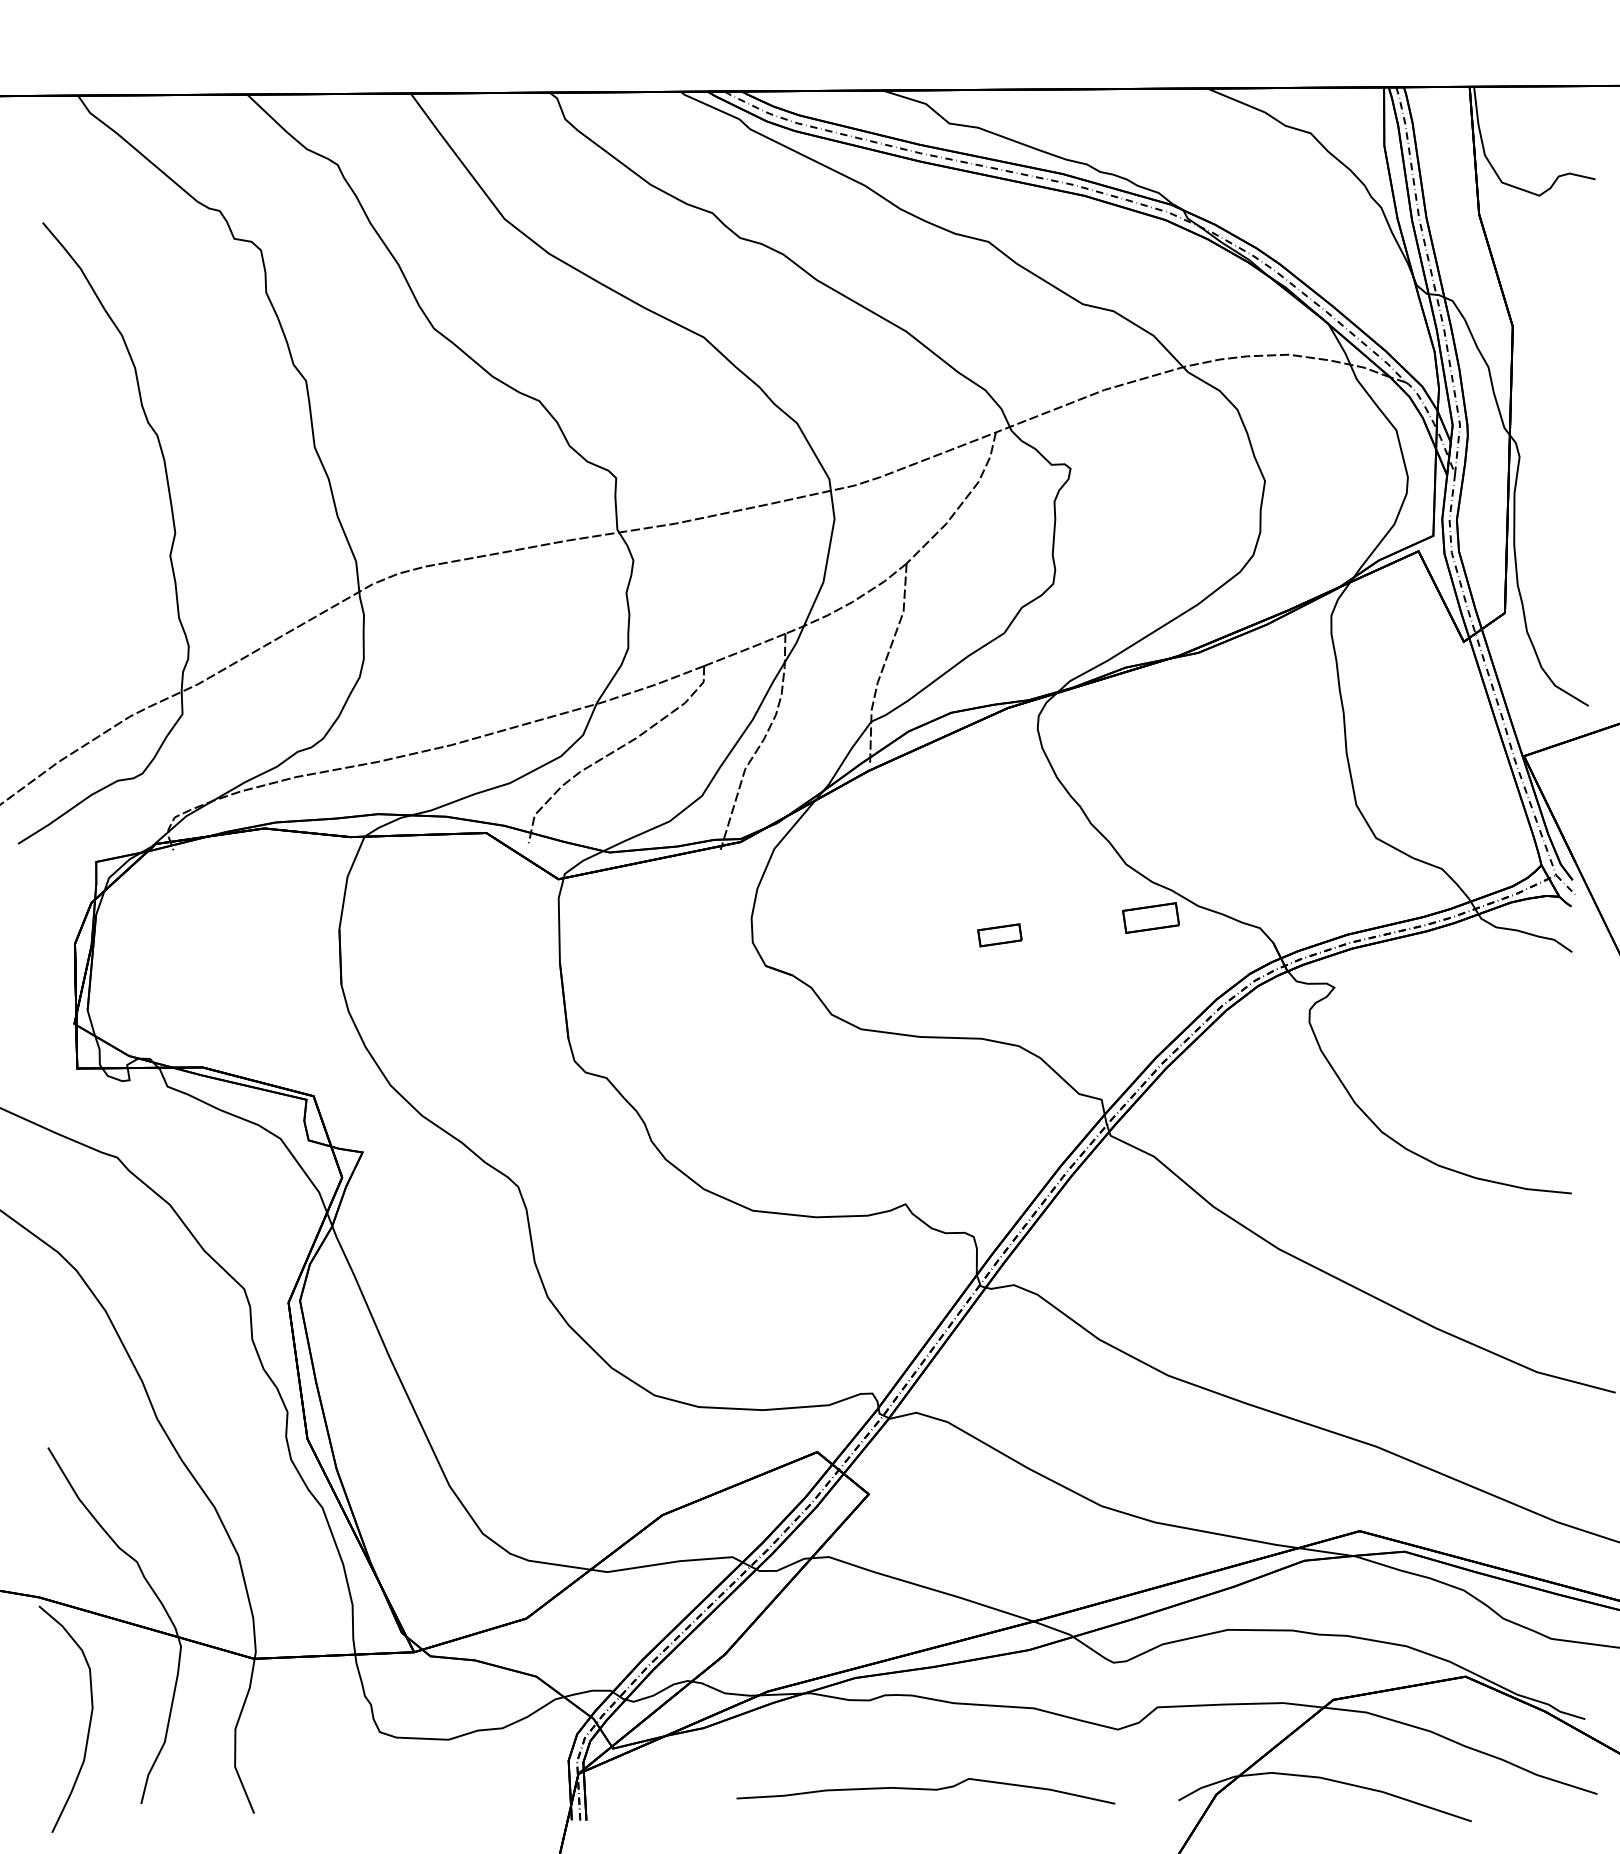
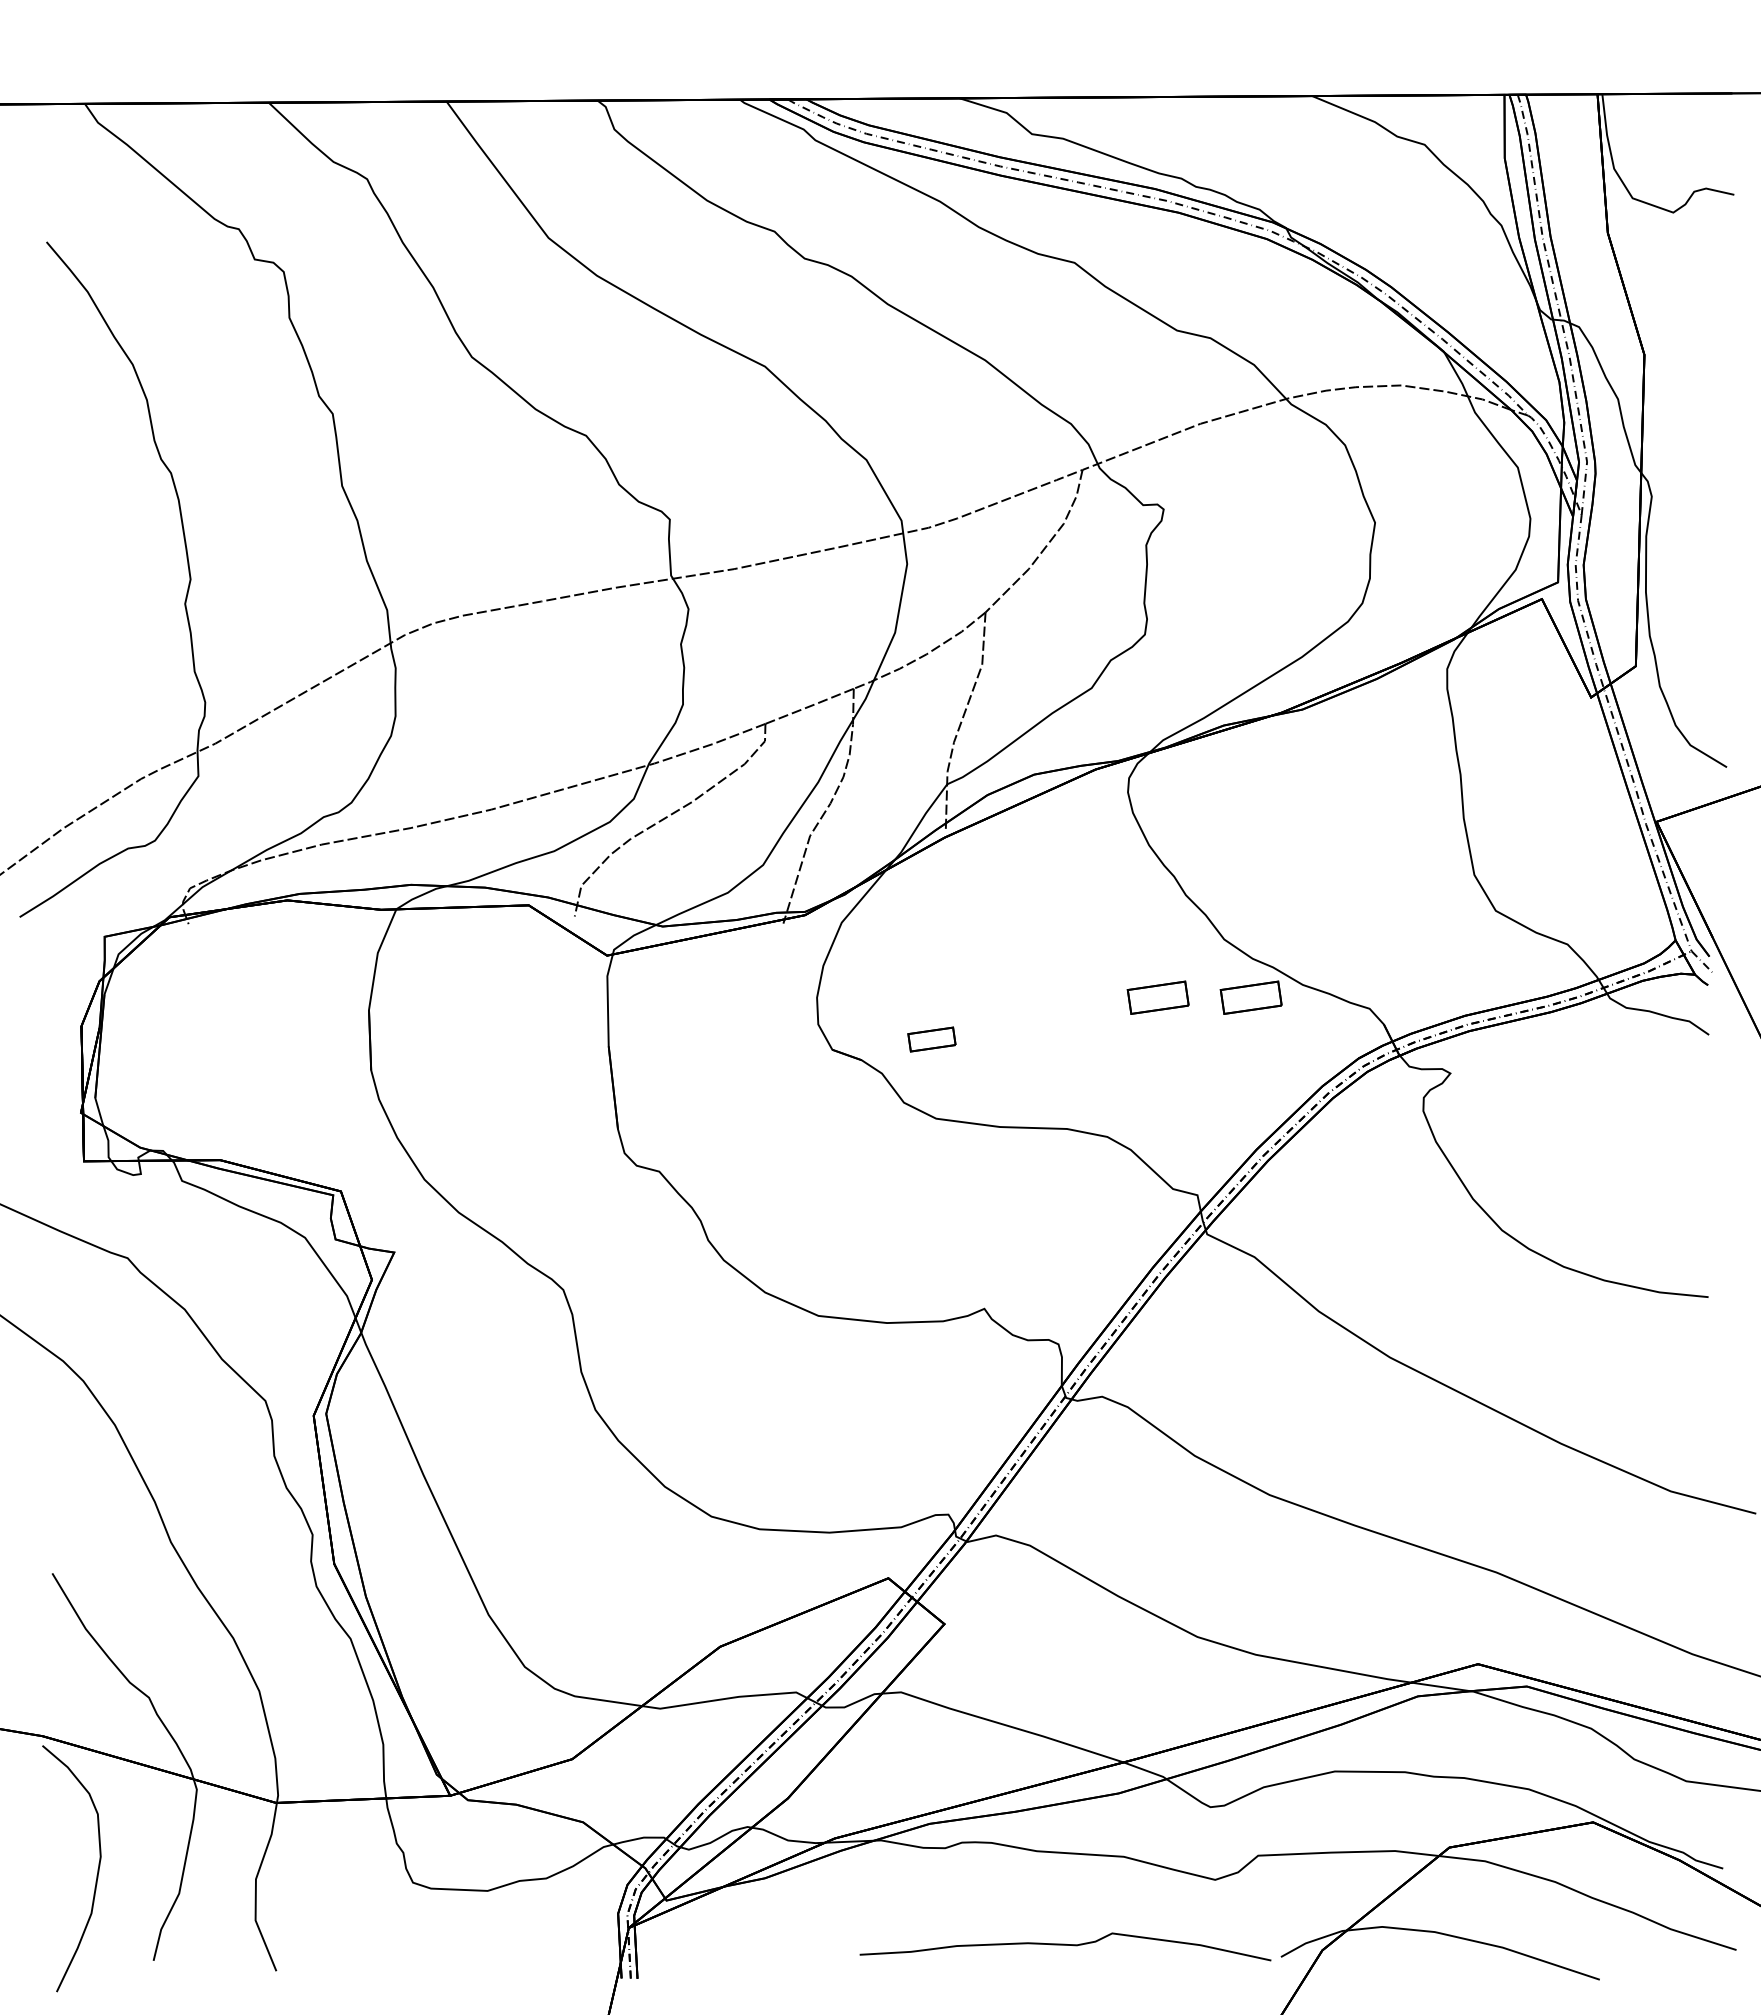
part: (1064, 917) -> (1157, 997), added
part: (999, 935) -> (931, 1039), moved
curve: (925, 1789) -> (1065, 1945), moved

